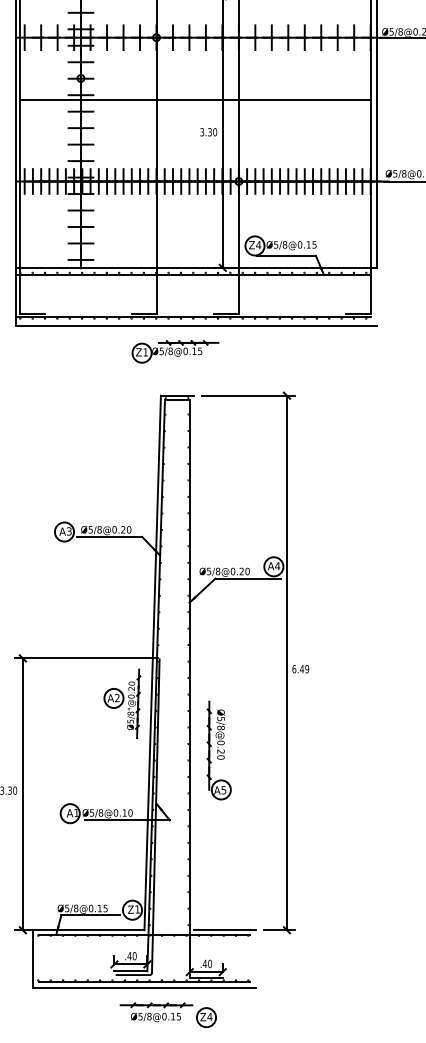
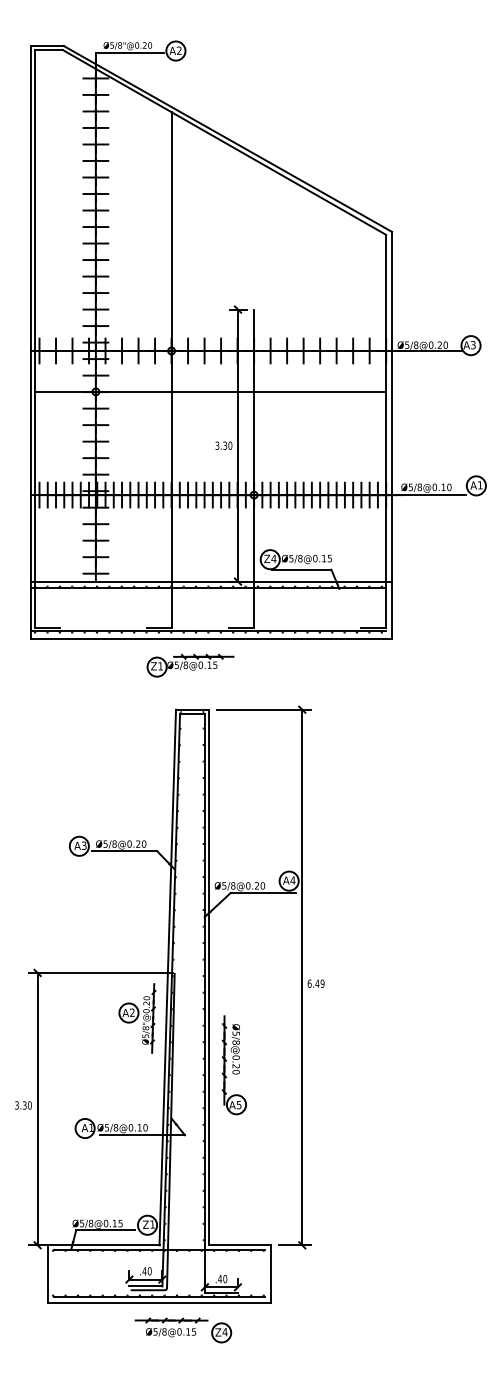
line: (195, 100) -> (210, 392), moved
line: (376, 296) -> (392, 610), added
line: (194, 662) -> (209, 977), added
line: (255, 959) -> (270, 1274), added

